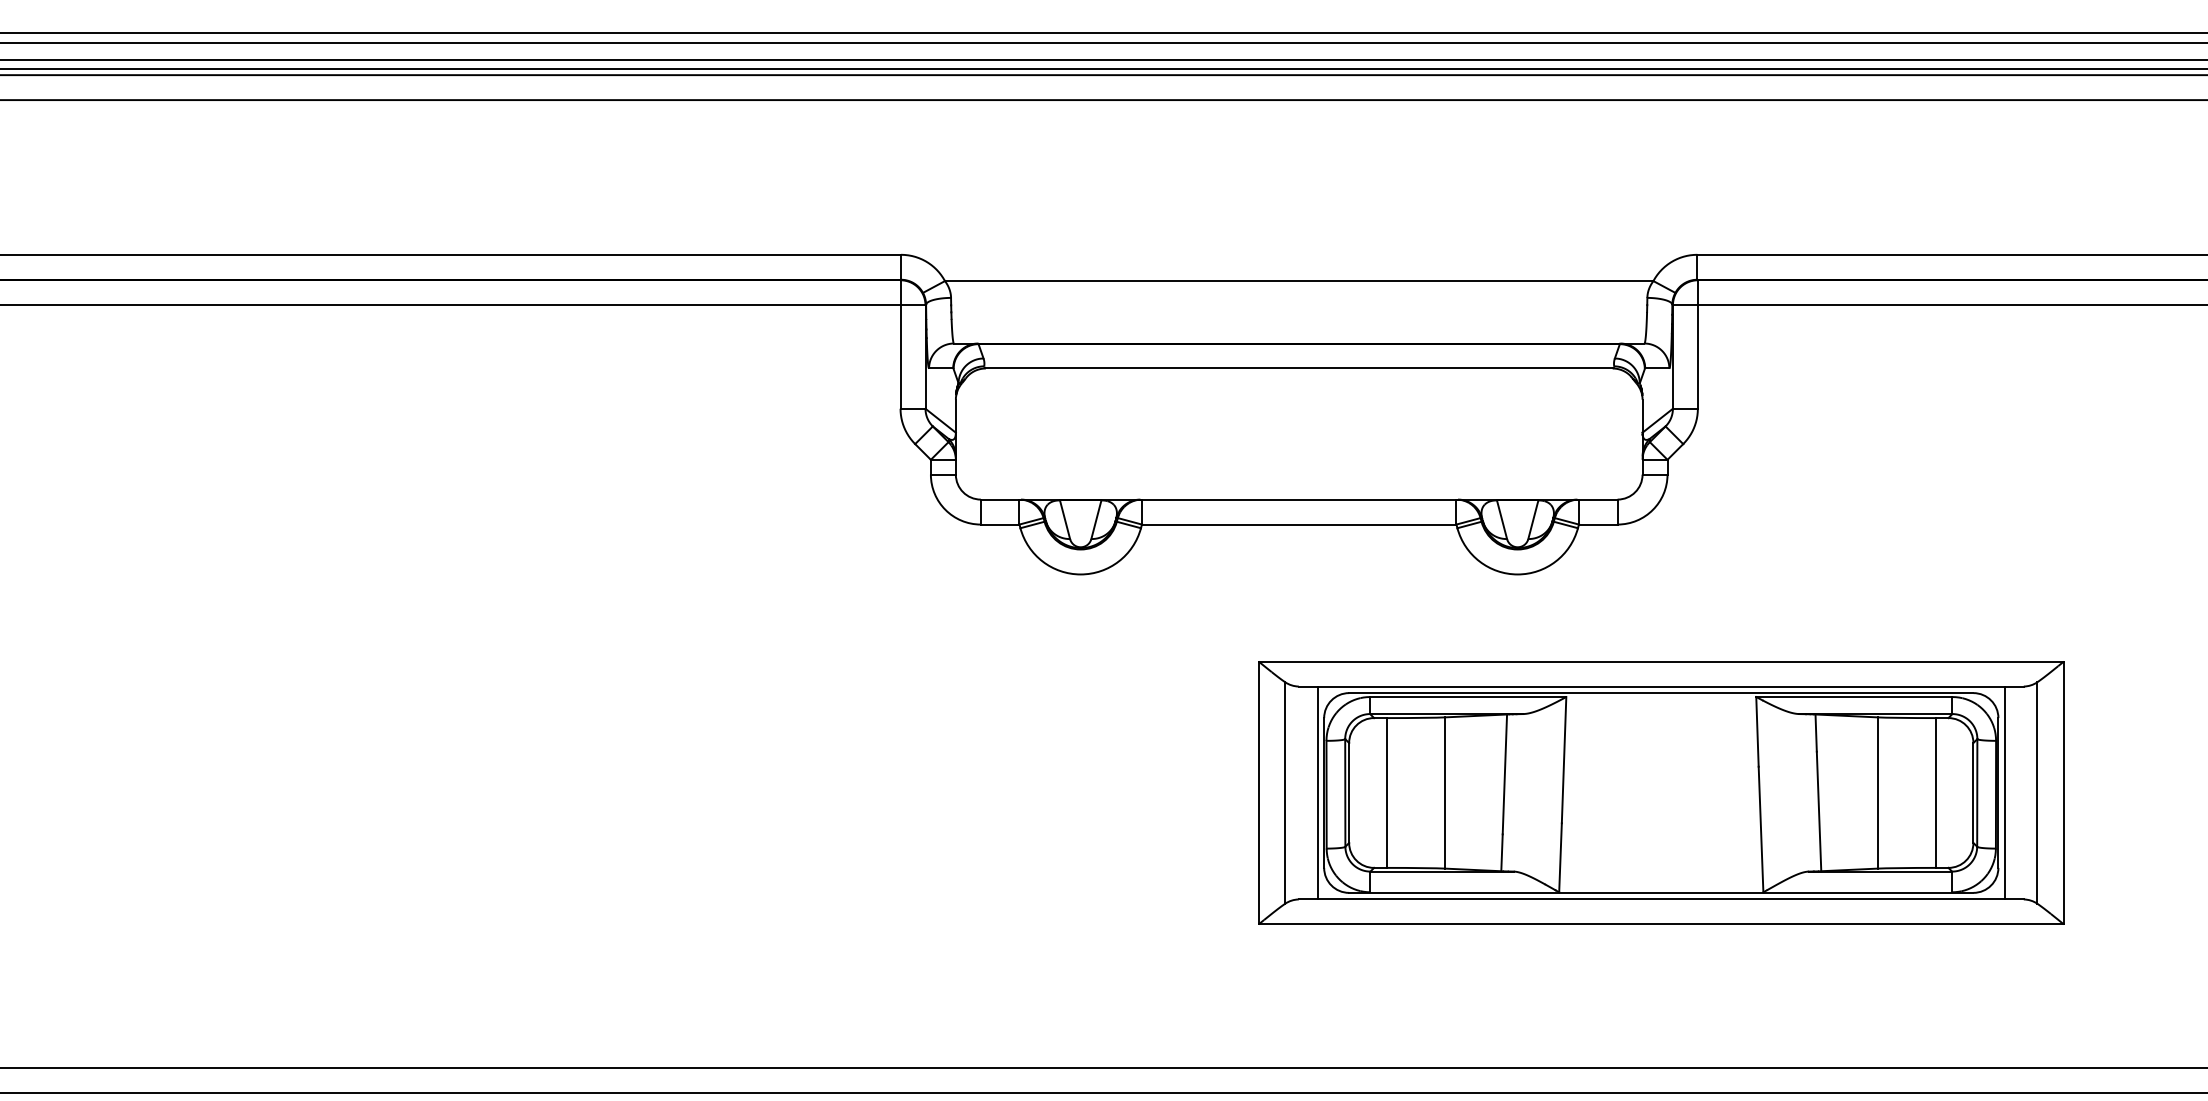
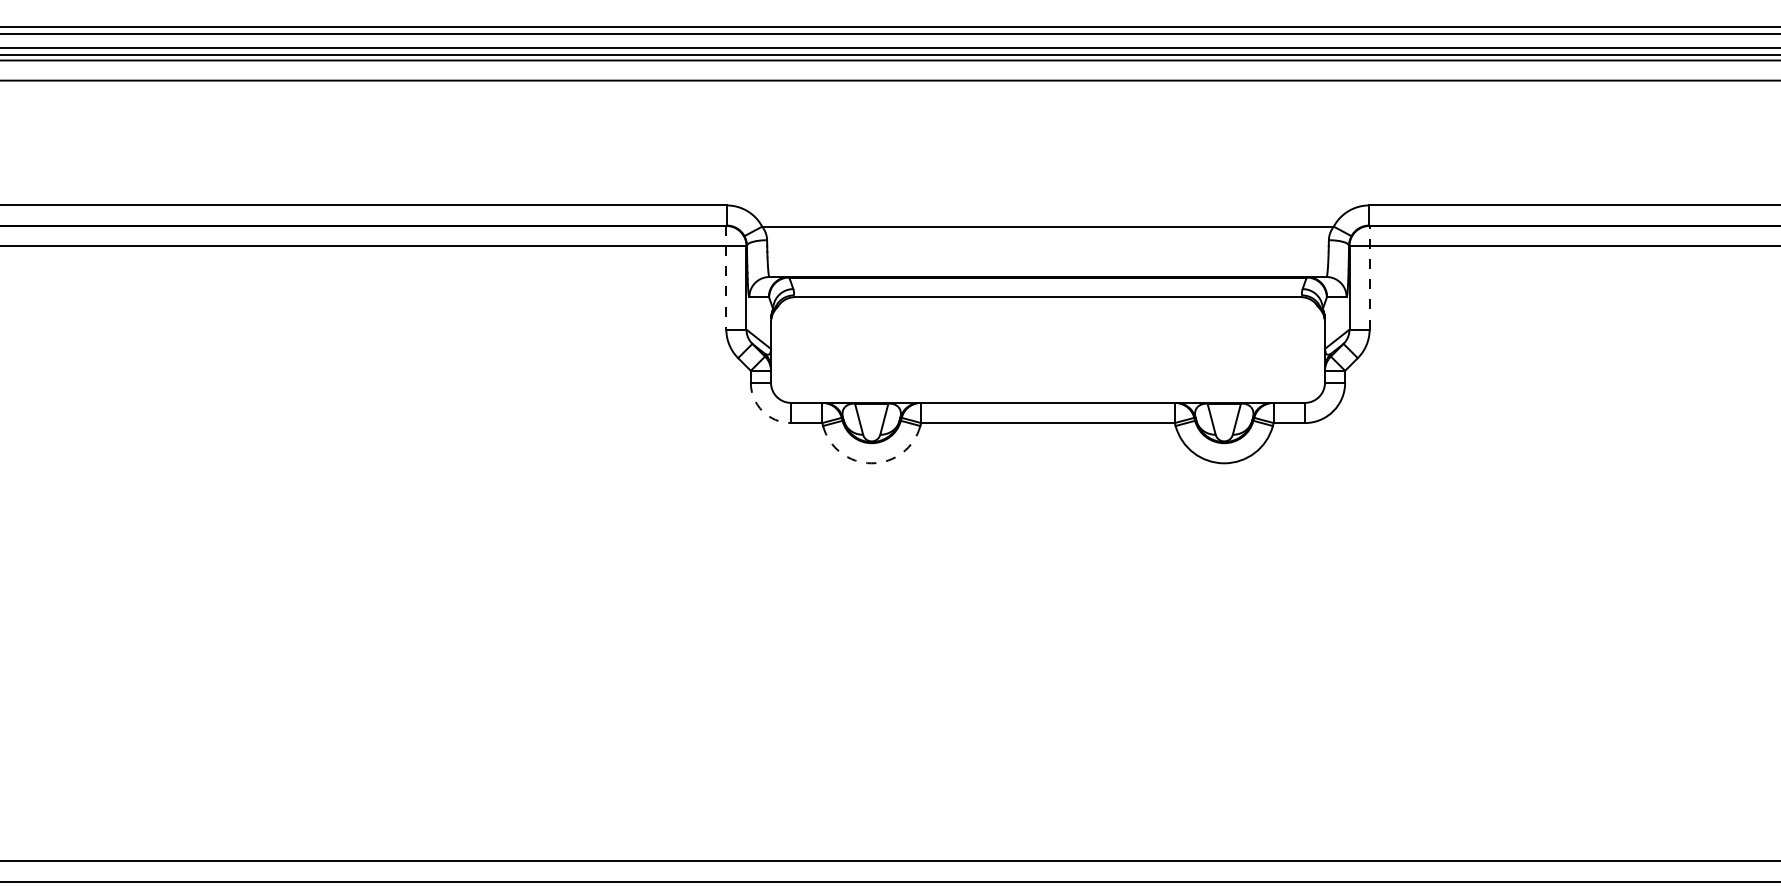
line: (1697, 344) -> (1369, 277), solid -> dashed
line: (900, 345) -> (726, 278), solid -> dashed
arc: (945, 509) -> (762, 410), solid -> dashed
arc: (1080, 574) -> (871, 463), solid -> dashed
part: (1661, 792) -> (1340, 639), removed

